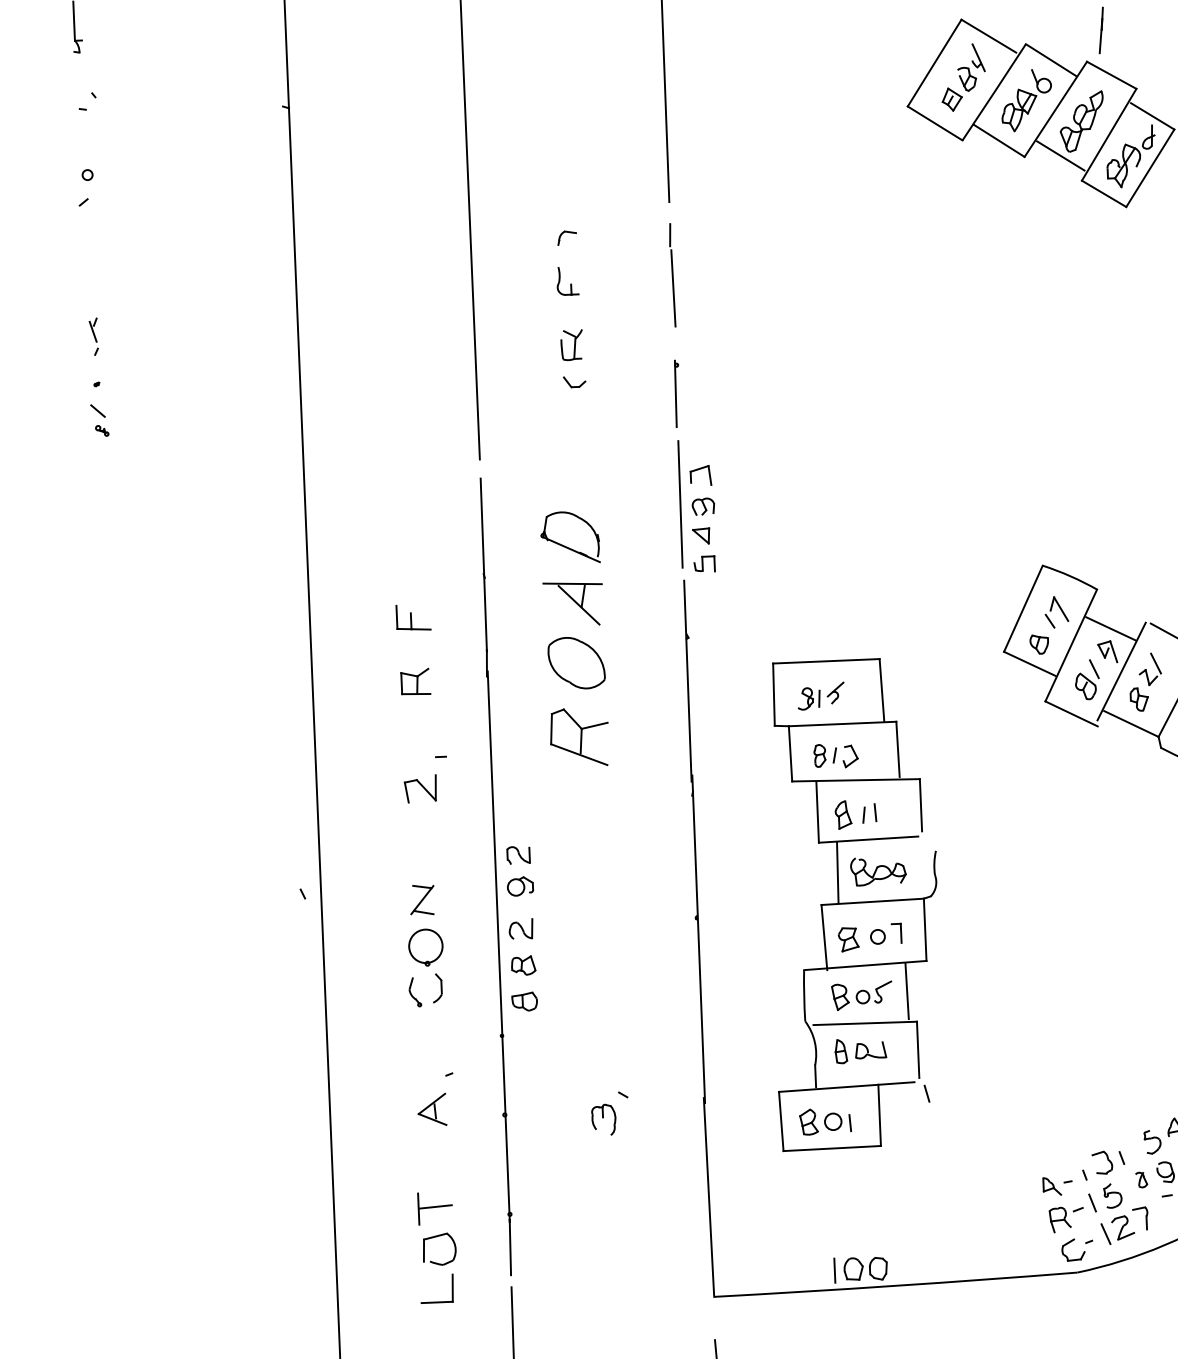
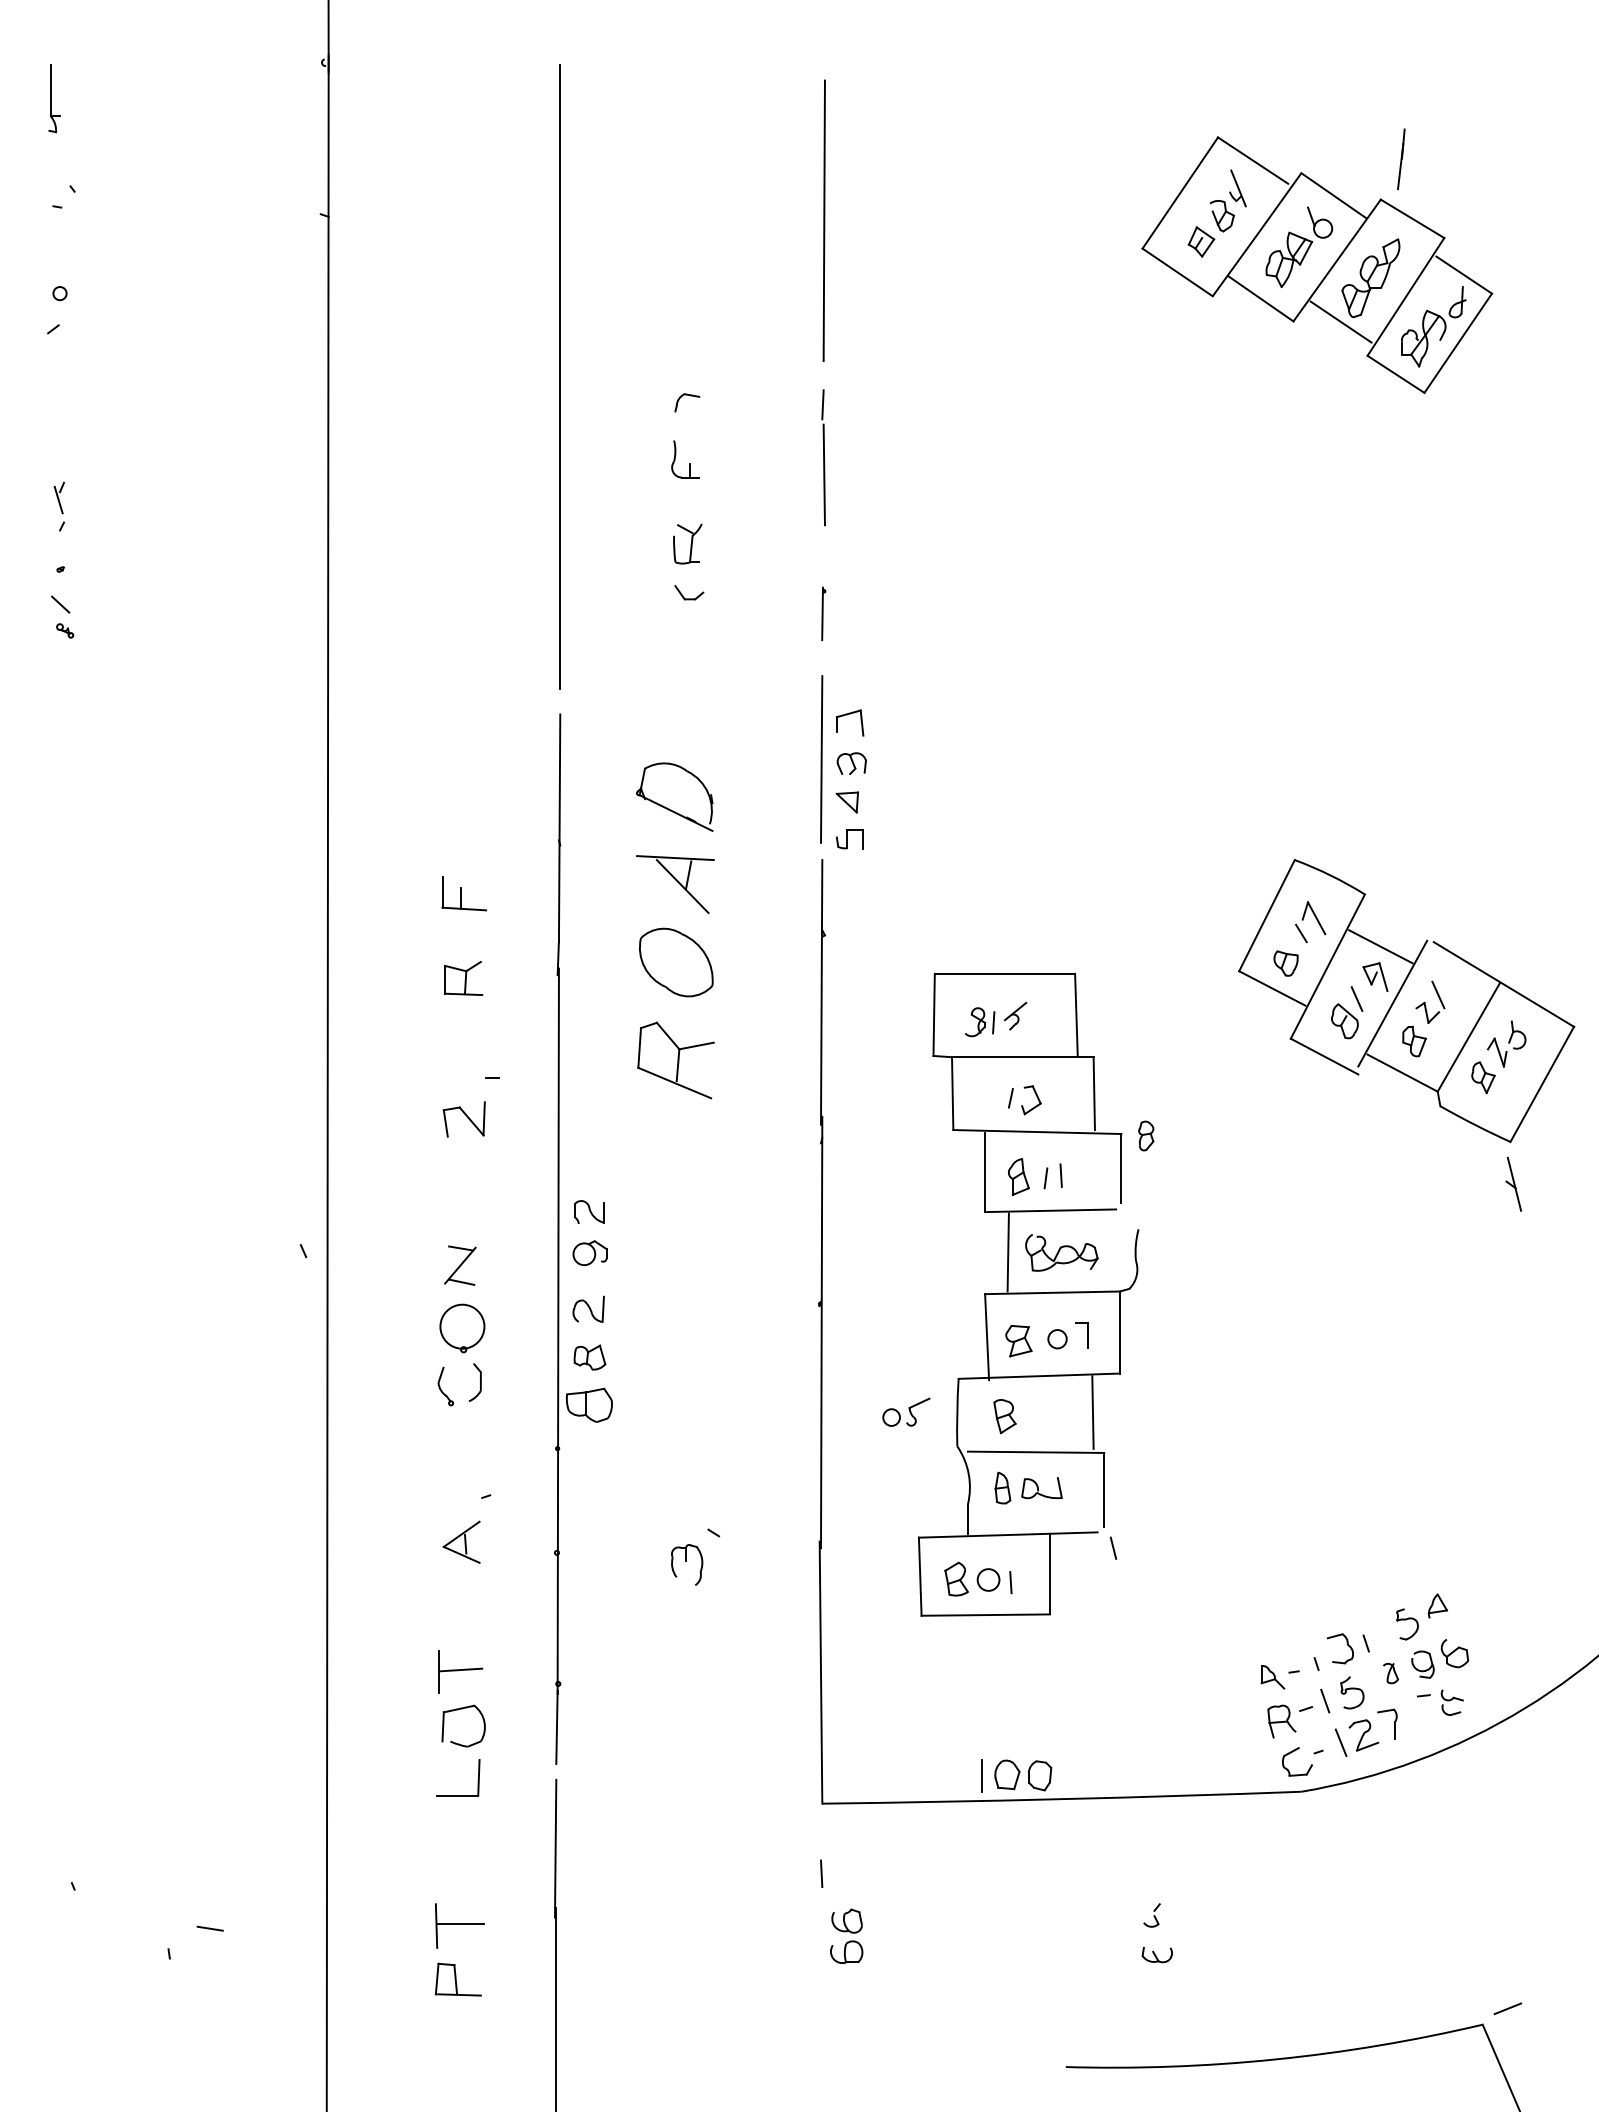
part: (677, 393) -> (823, 613), size x0.6
part: (820, 755) -> (1146, 1135), moved
part: (874, 992) -> (906, 1411), moved
part: (524, 1001) -> (589, 1404), size x1.4

